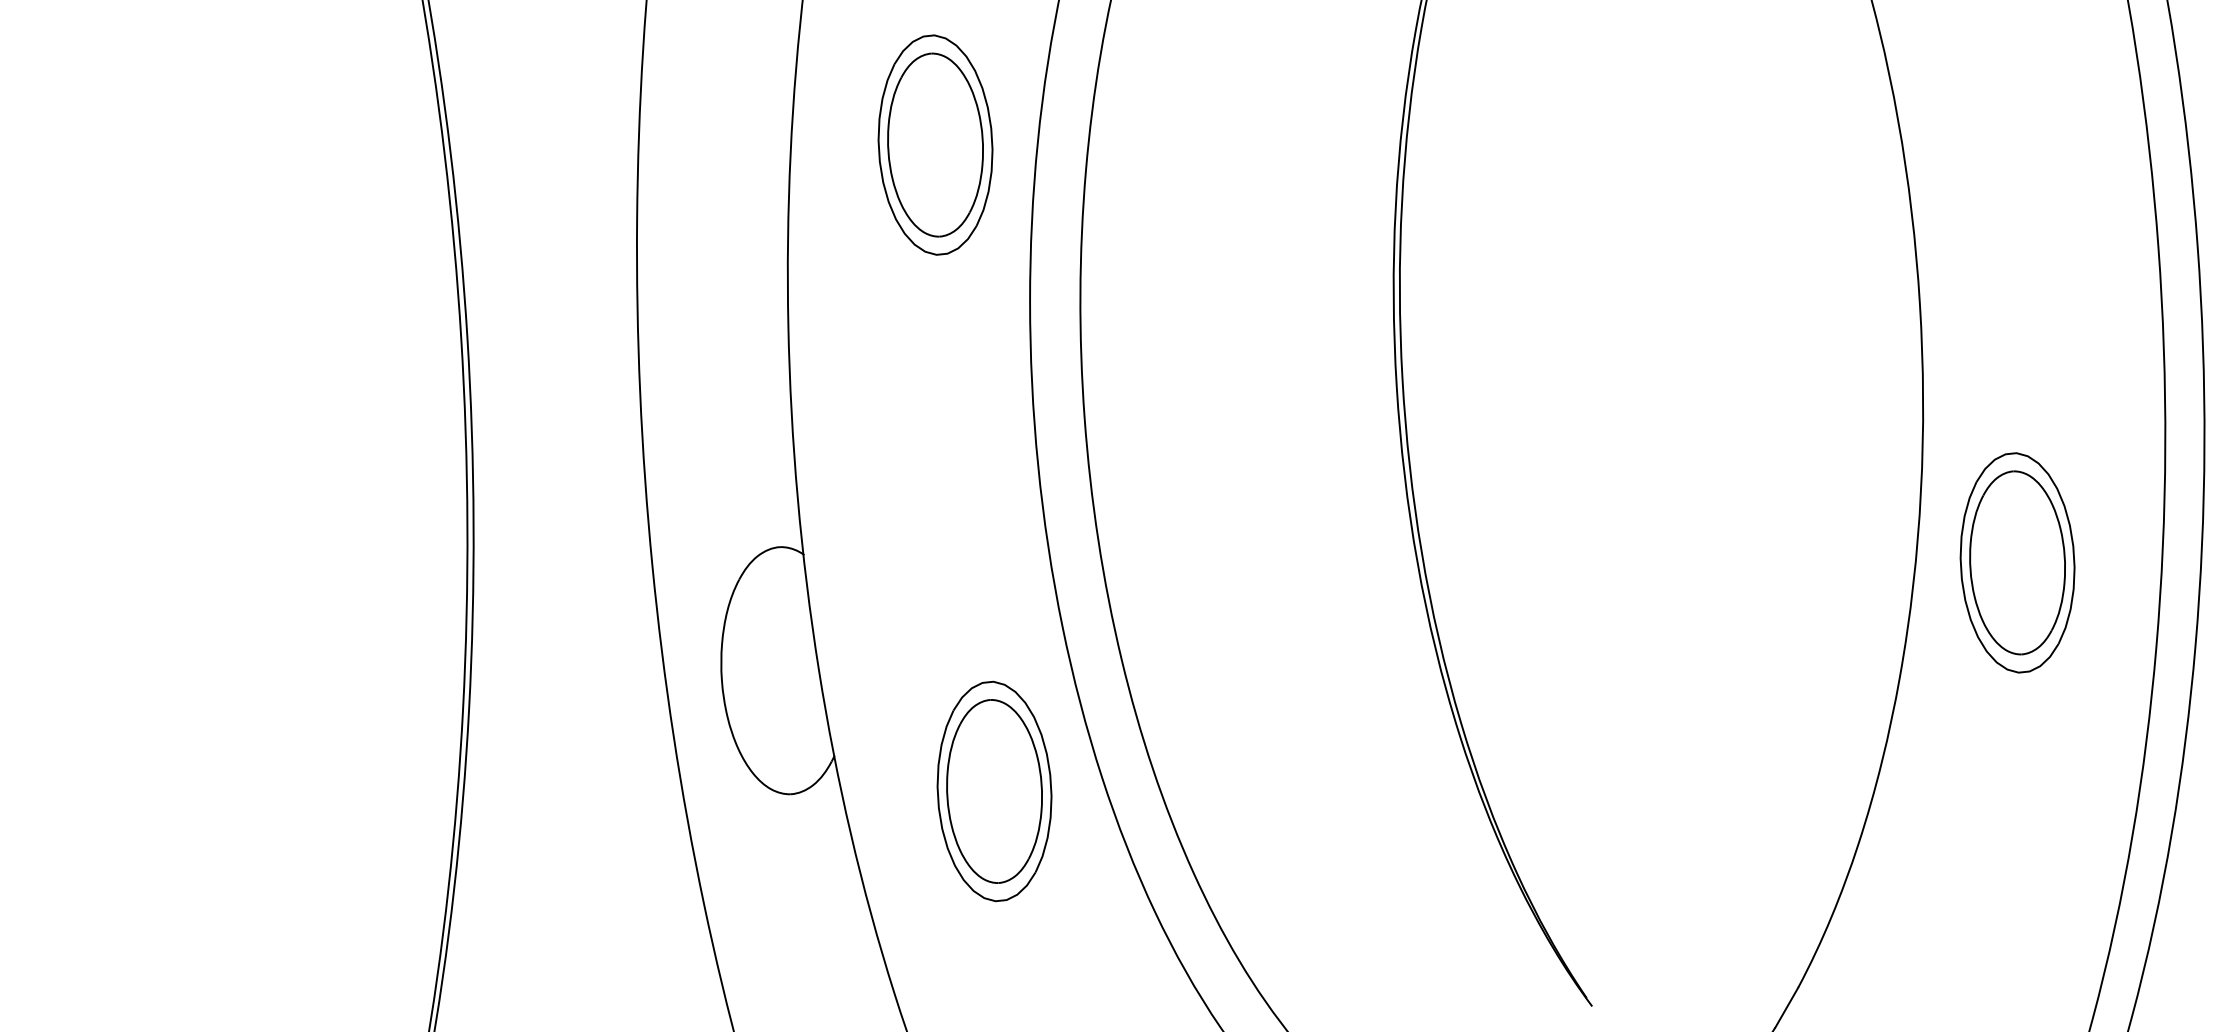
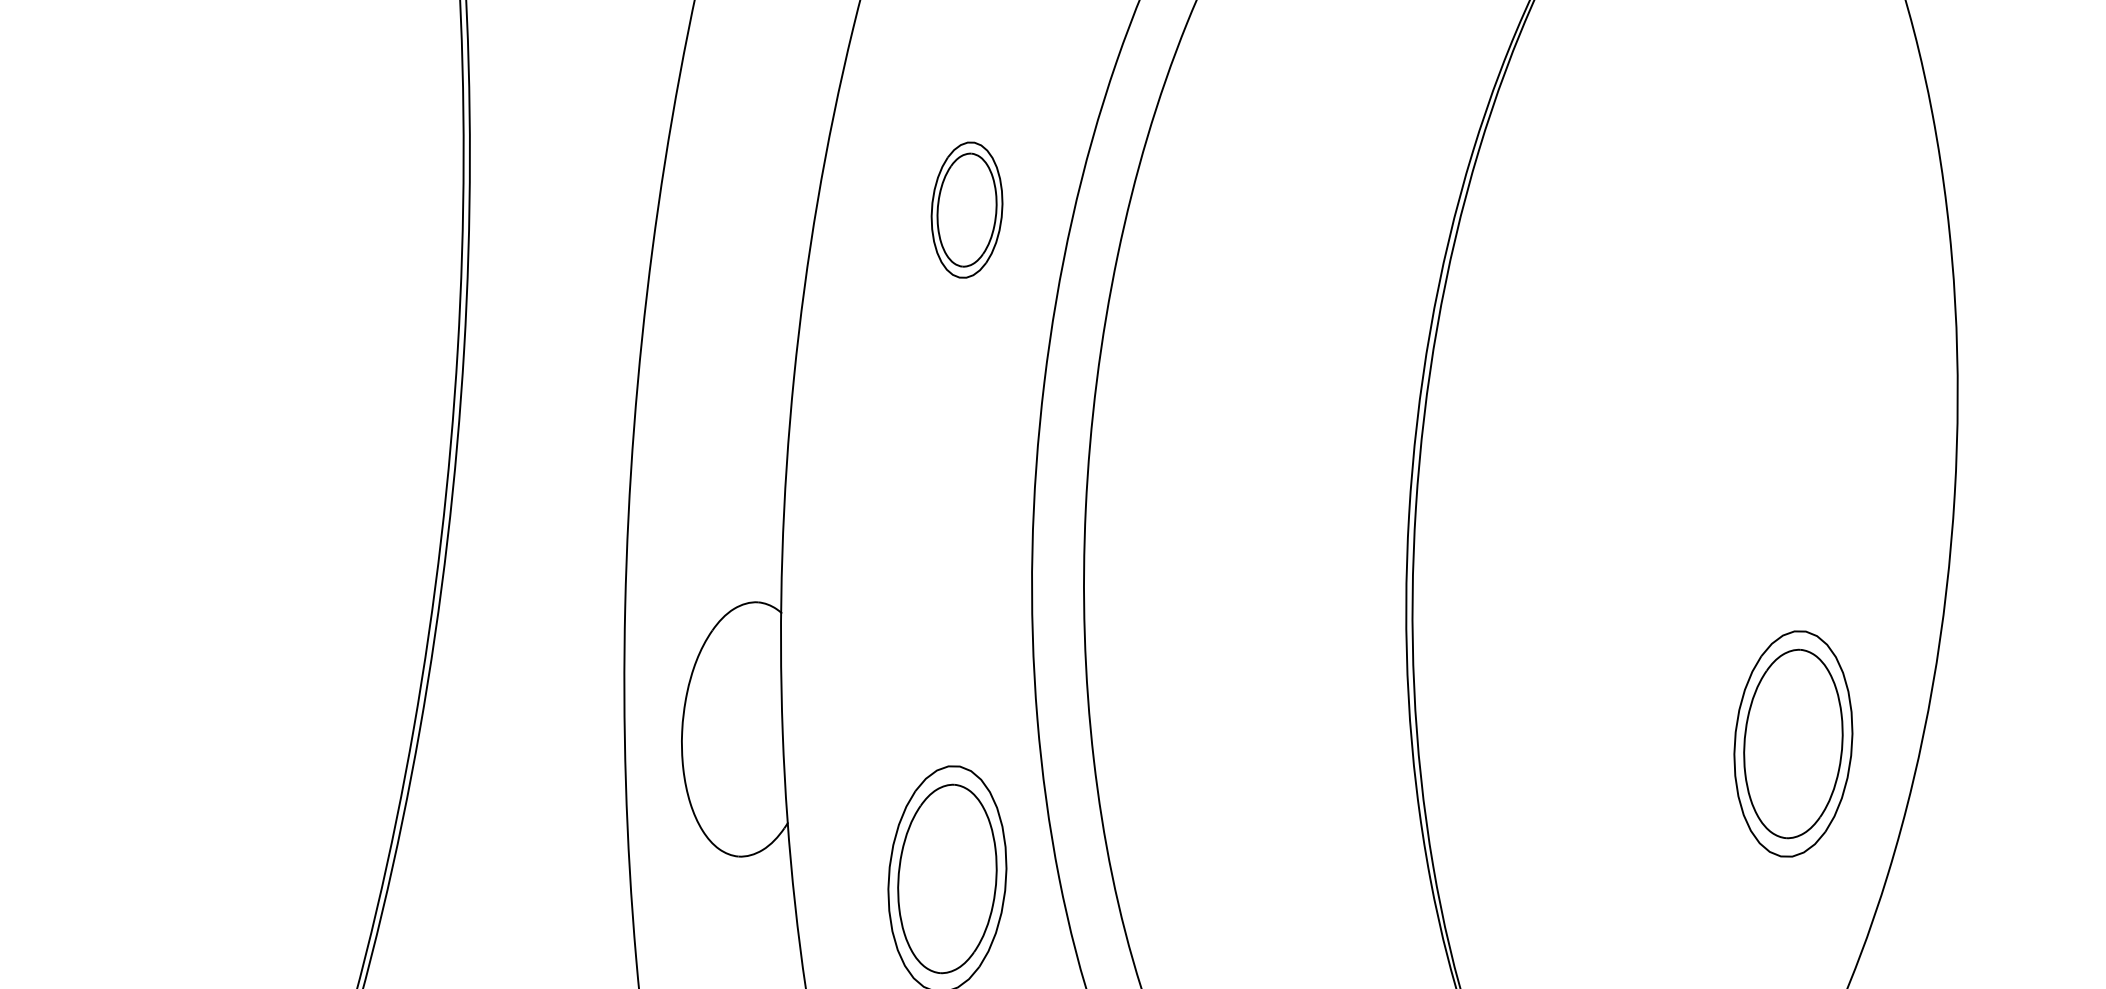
part: (935, 144) -> (967, 209), size x0.6
part: (2017, 562) -> (1793, 743), moved

